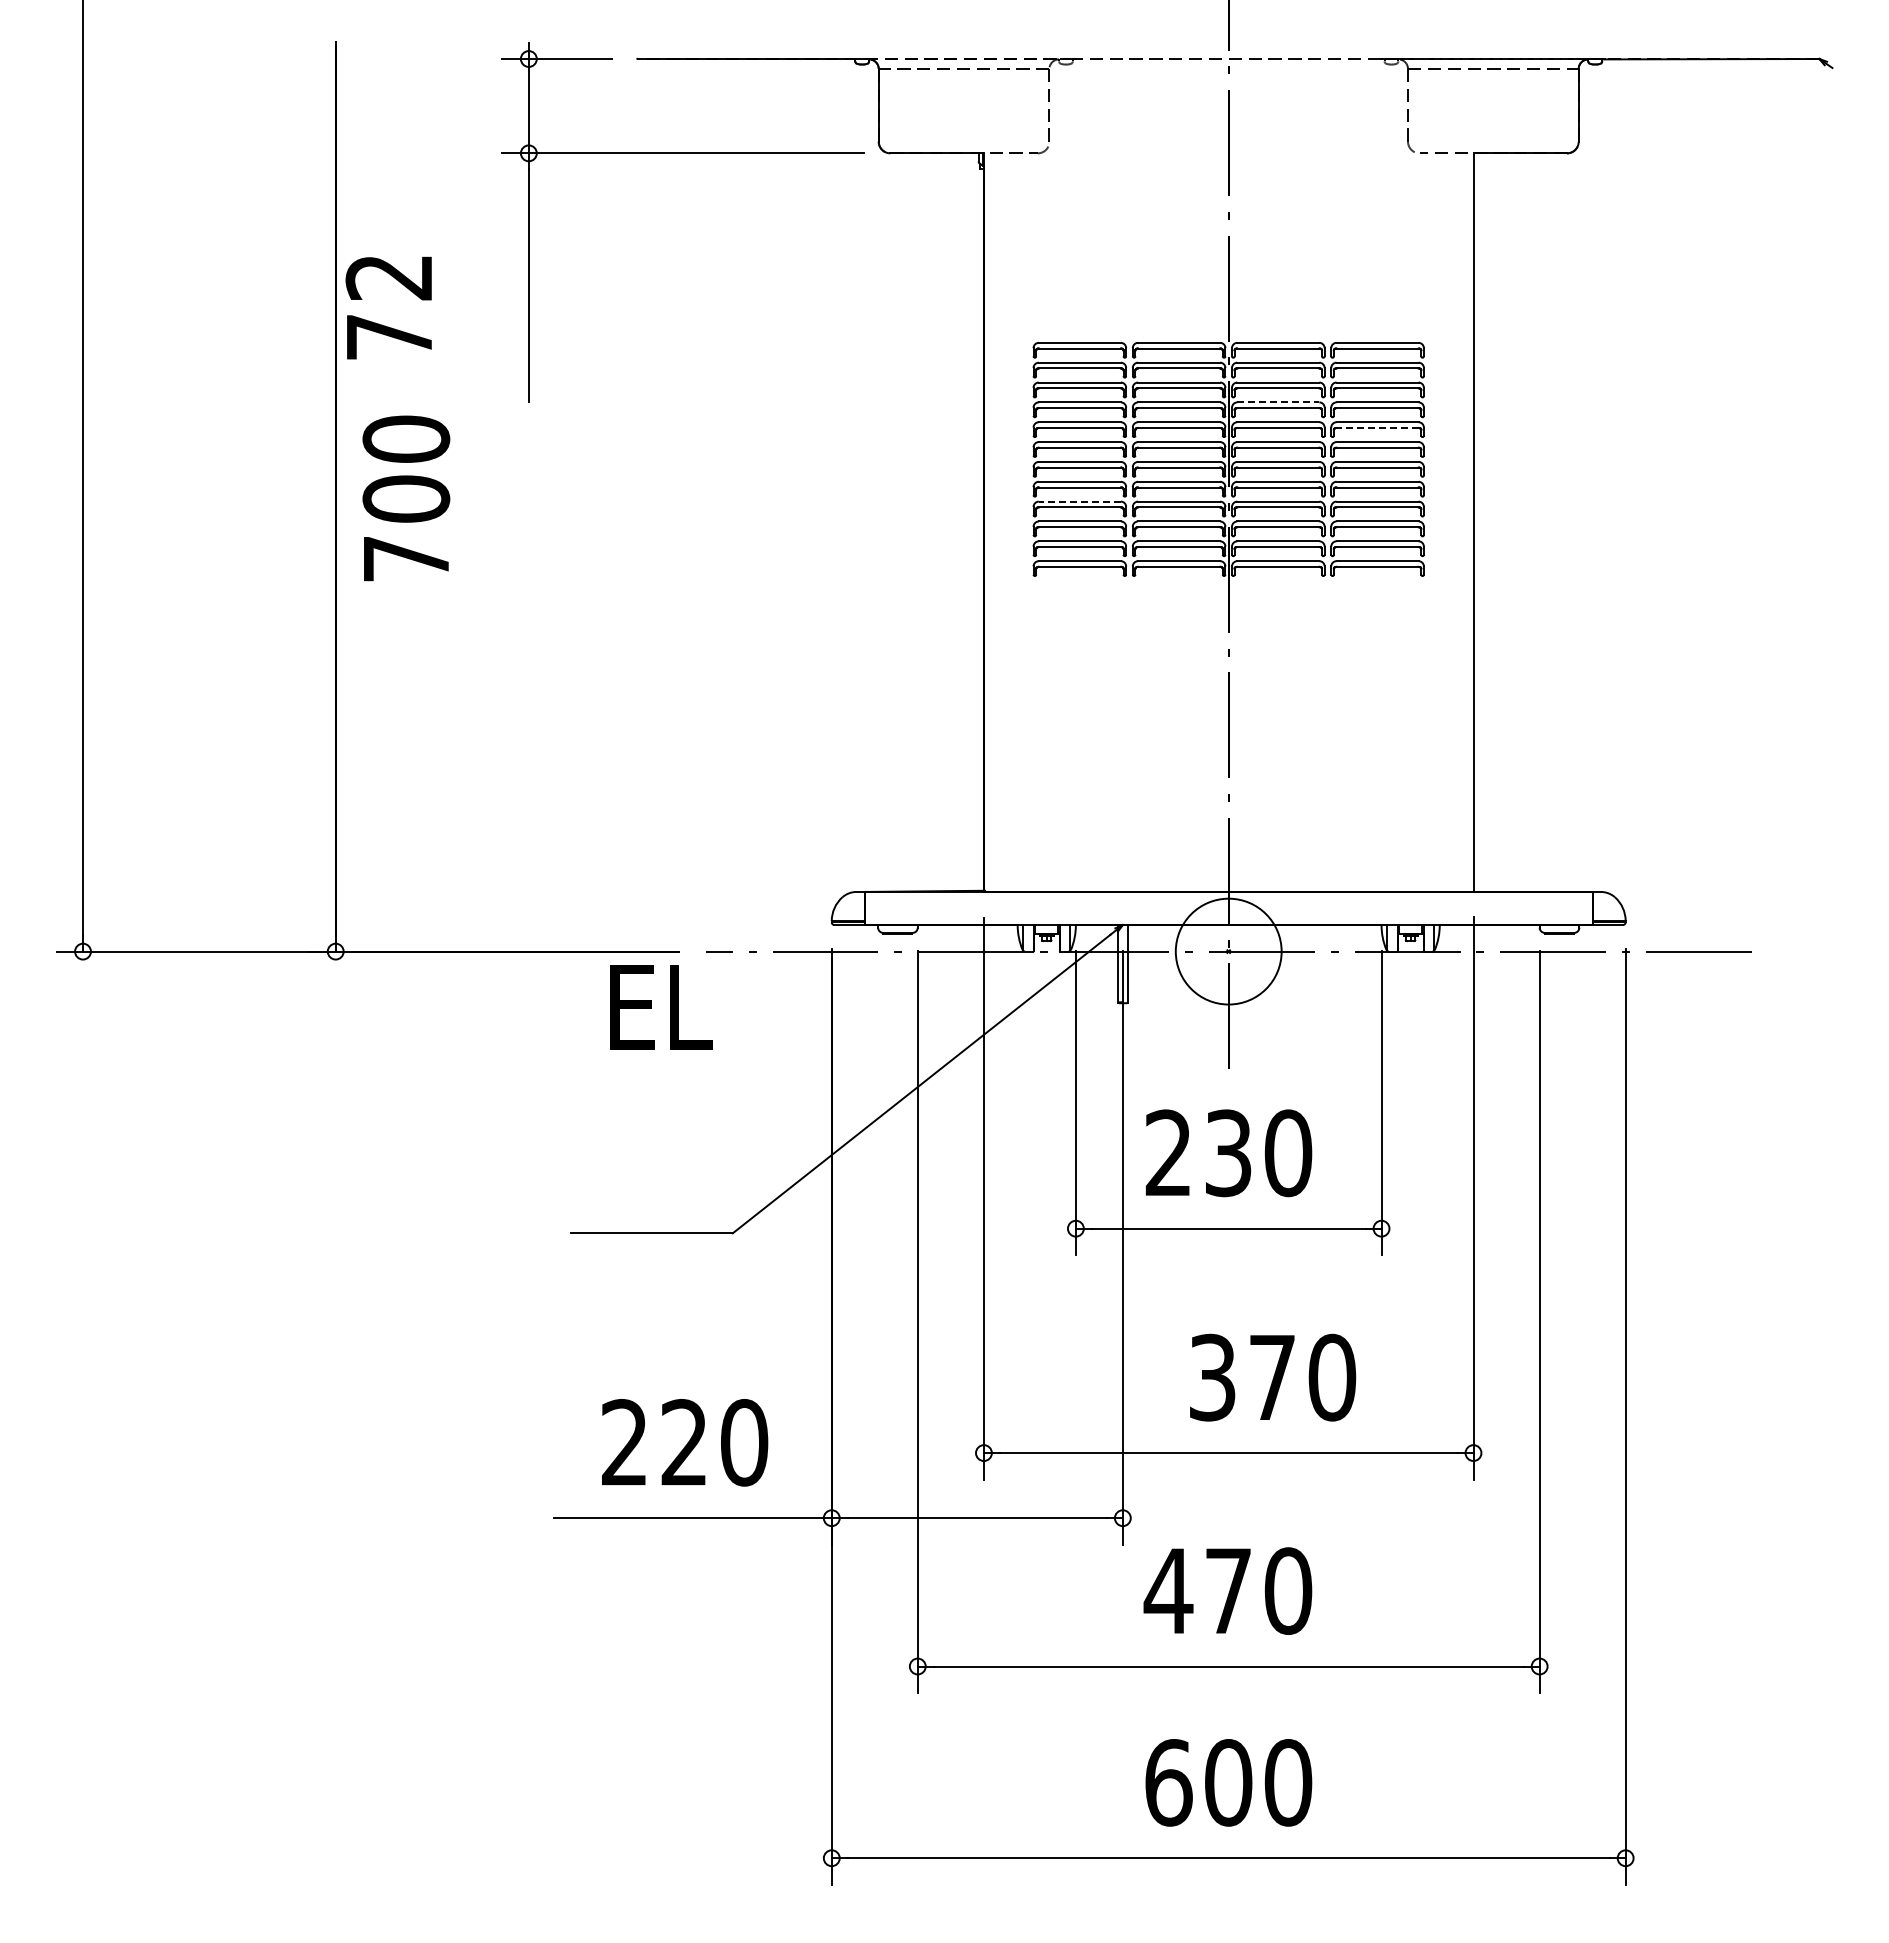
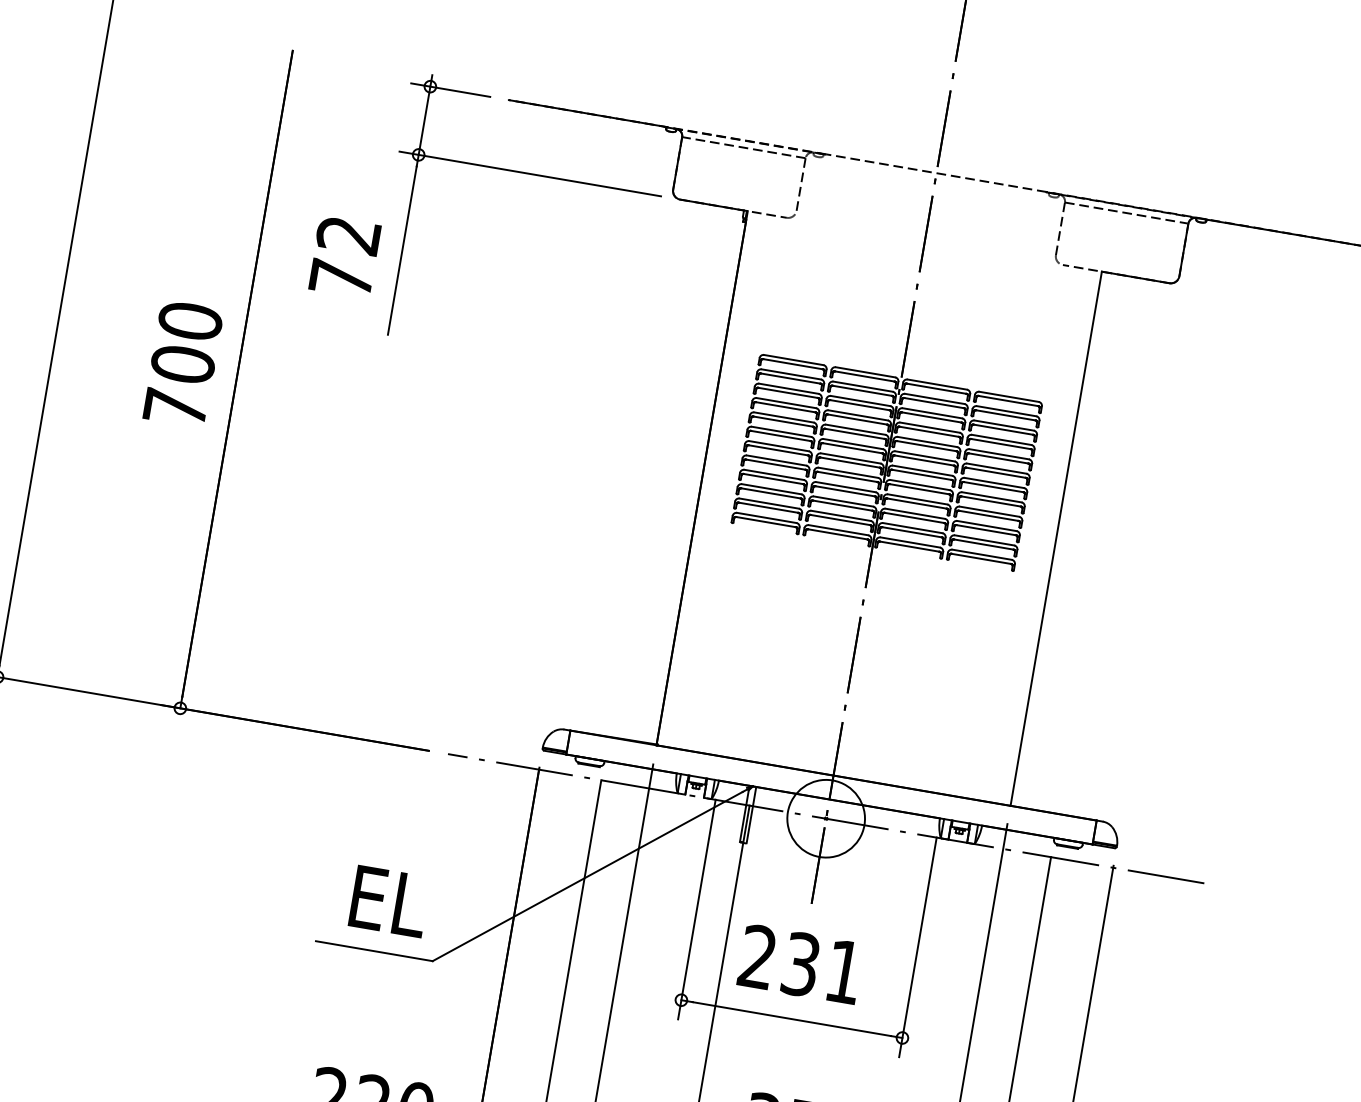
text: (388, 307) -> (344, 256), moved
line: (1278, 402) -> (930, 427), dashed -> solid
line: (1377, 427) -> (998, 458), dashed -> solid
text: (406, 498) -> (183, 364), moved
line: (1079, 501) -> (773, 474), dashed -> solid
text: (661, 1007) -> (389, 901), moved
text: (1288, 1153) -> (844, 972), 230 -> 231

